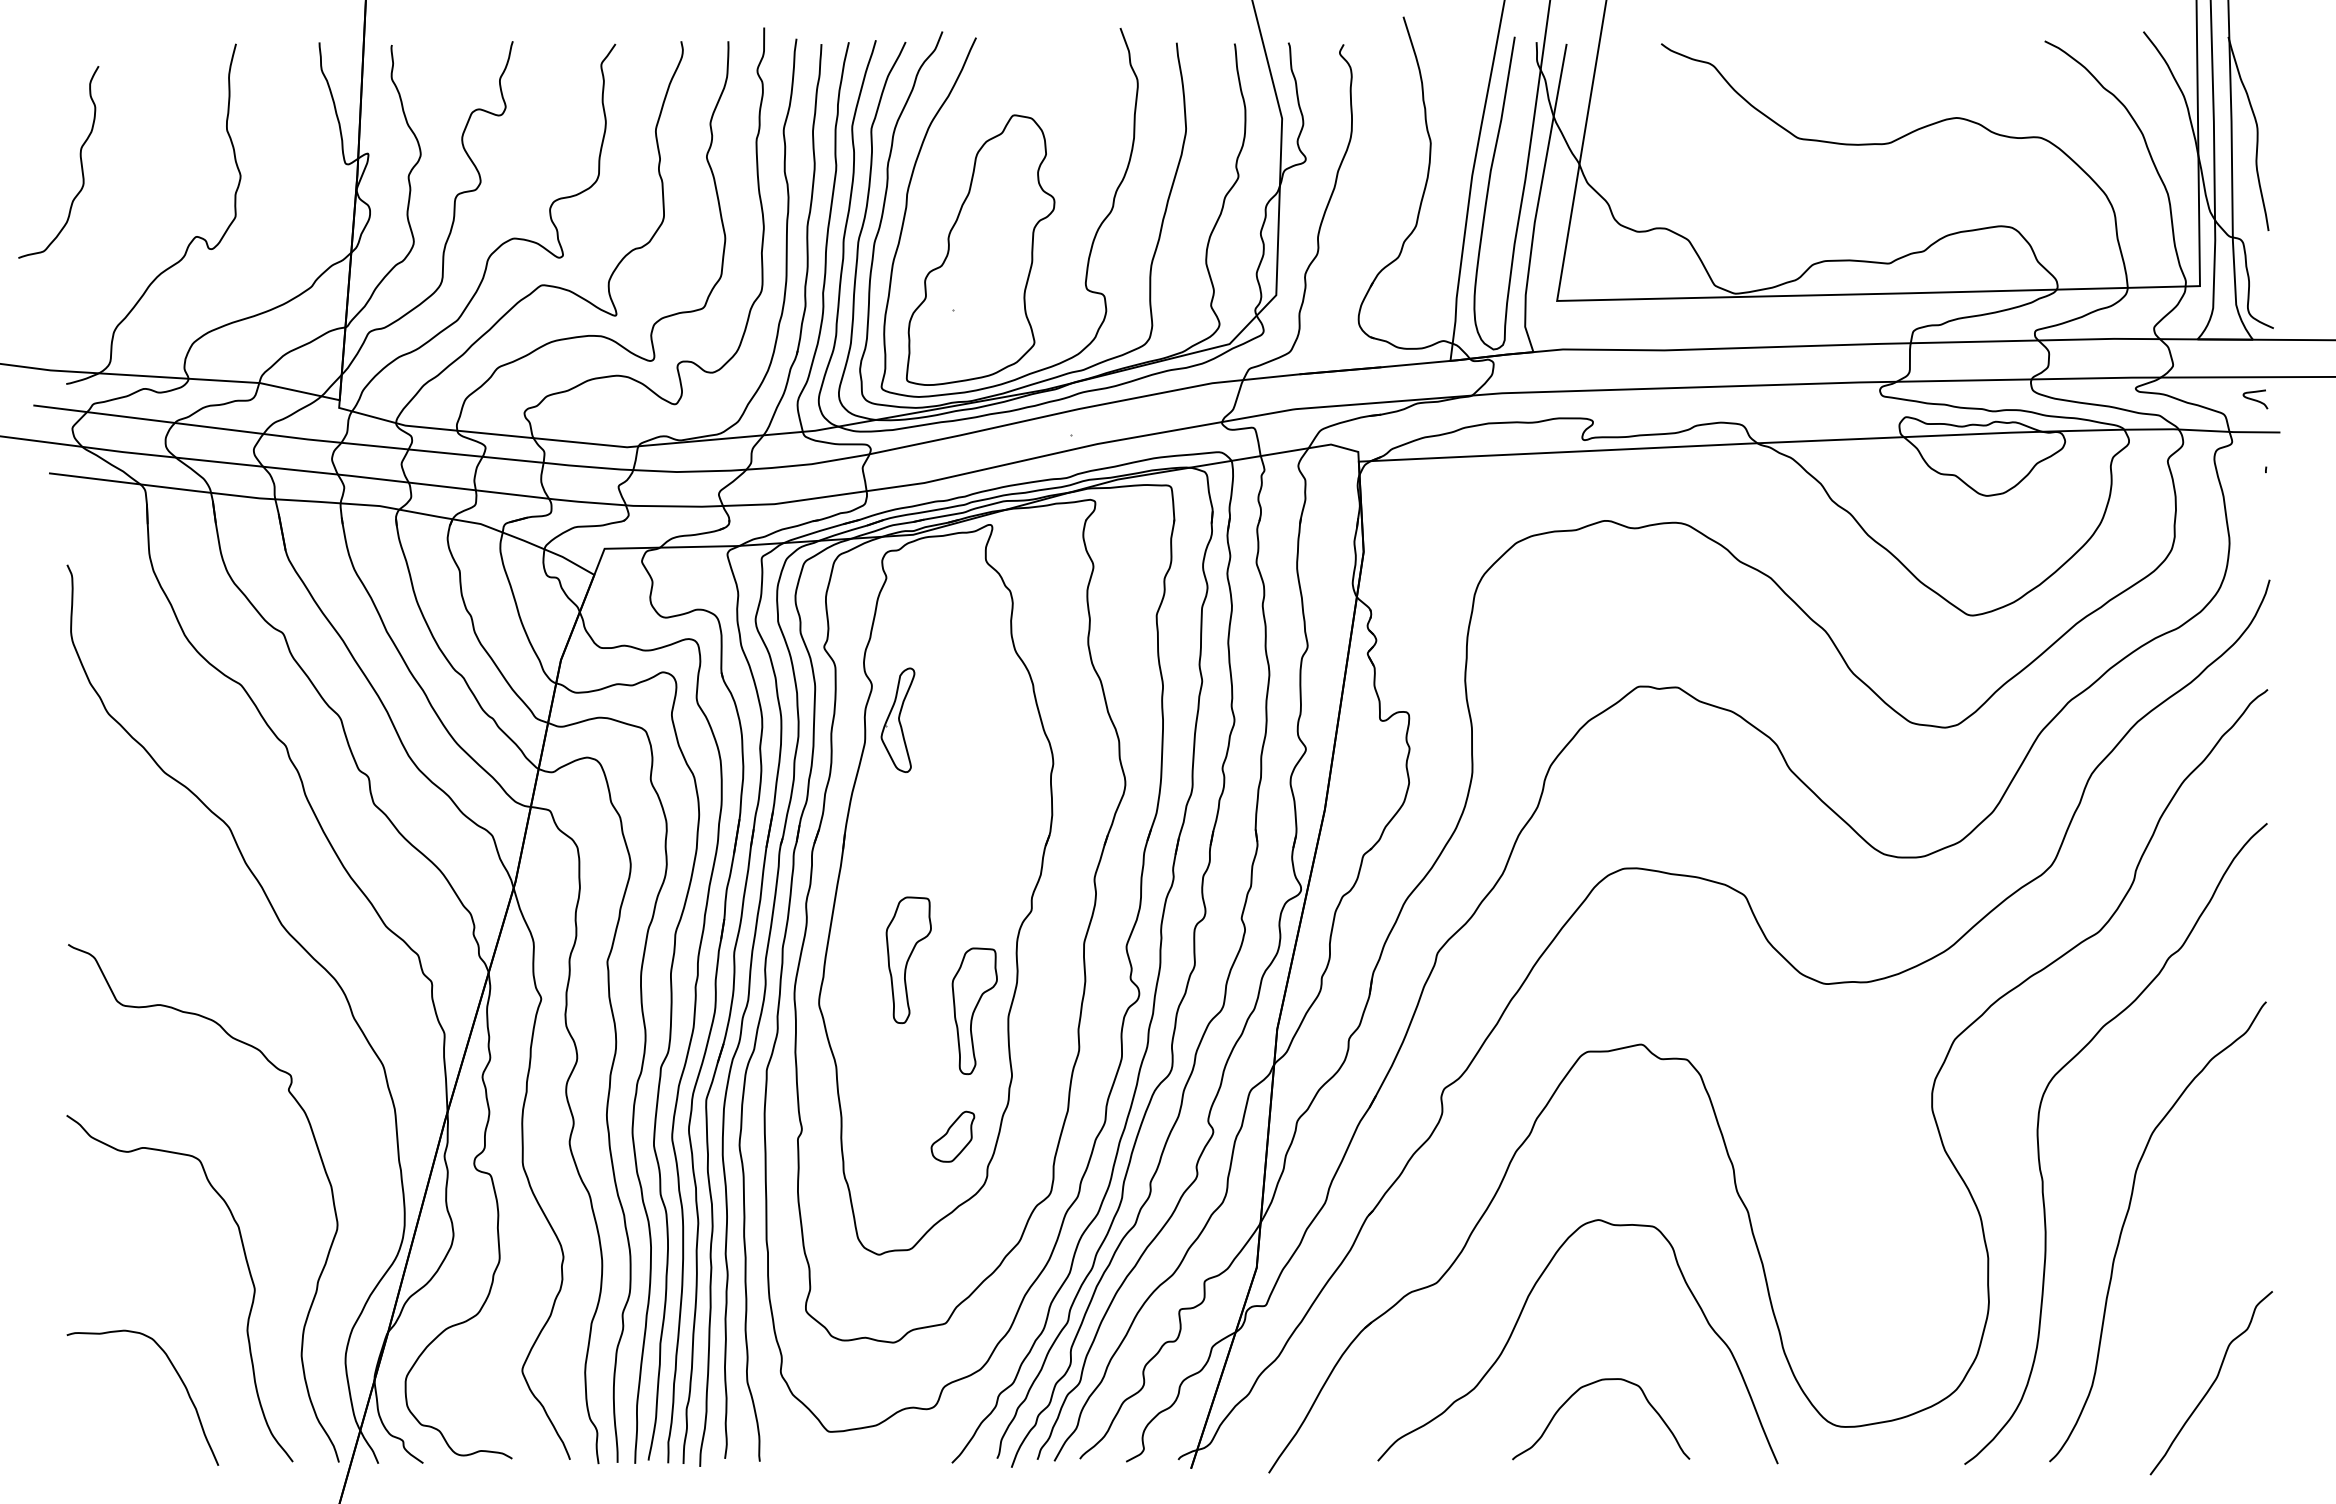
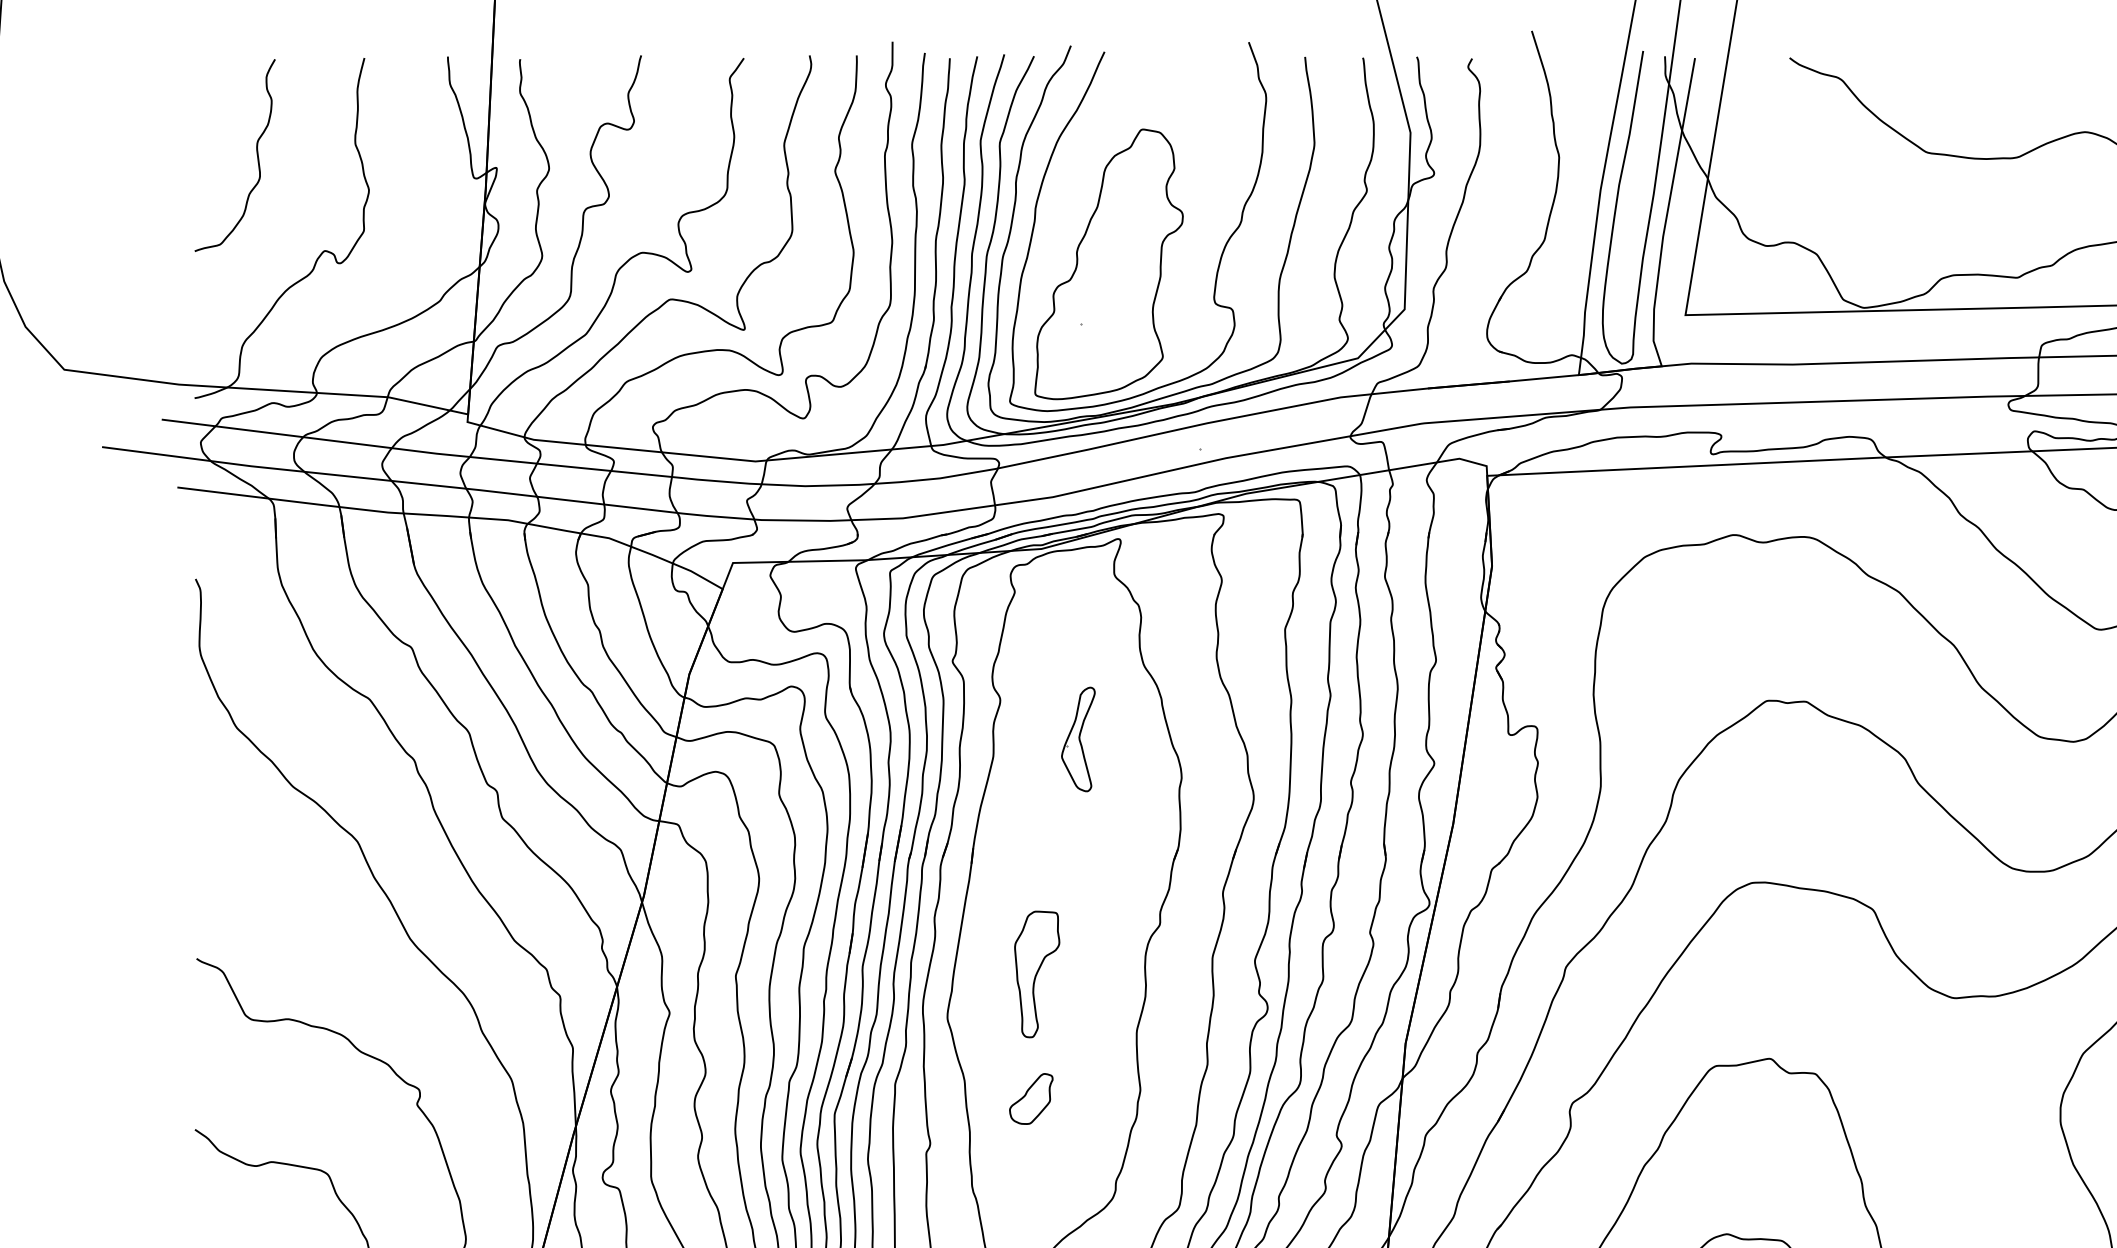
curve: (79, 156) -> (255, 149), moved
part: (897, 719) -> (1077, 738), moved
part: (974, 1011) -> (1102, 1025), removed
part: (952, 1136) -> (1030, 1098), moved

